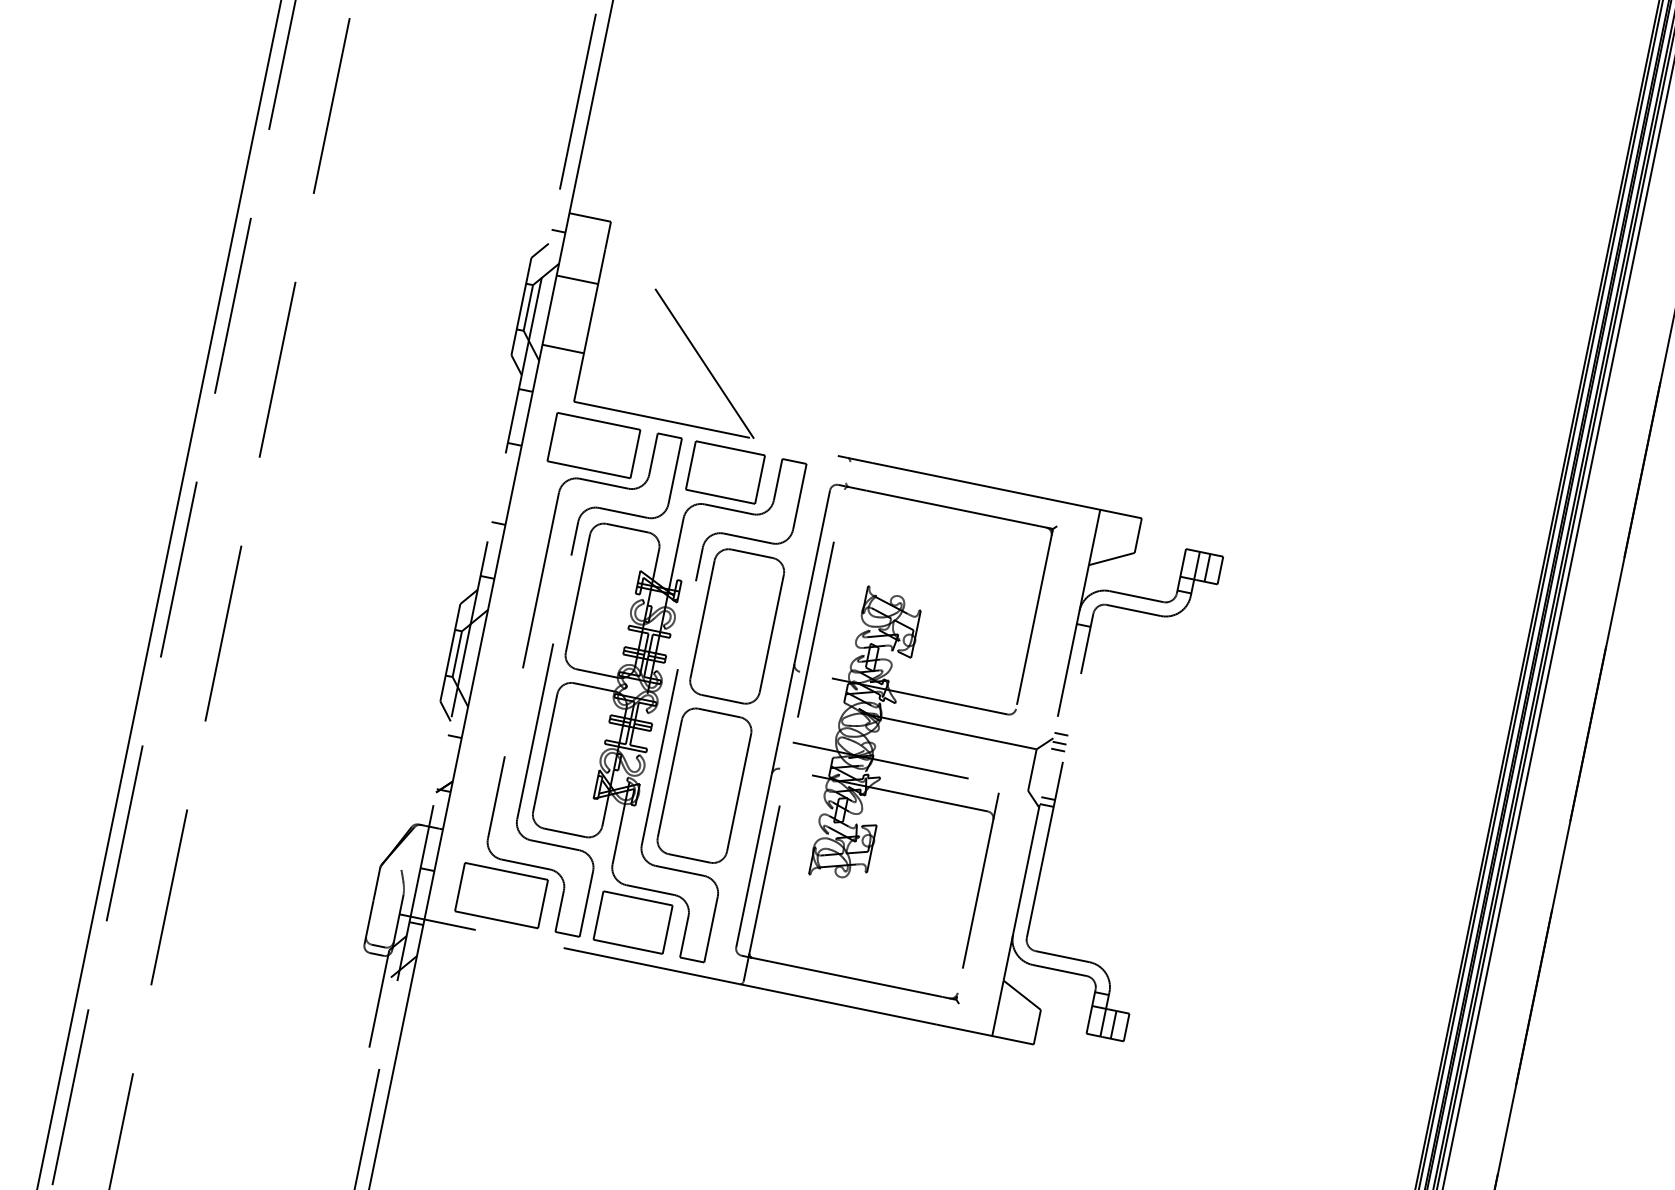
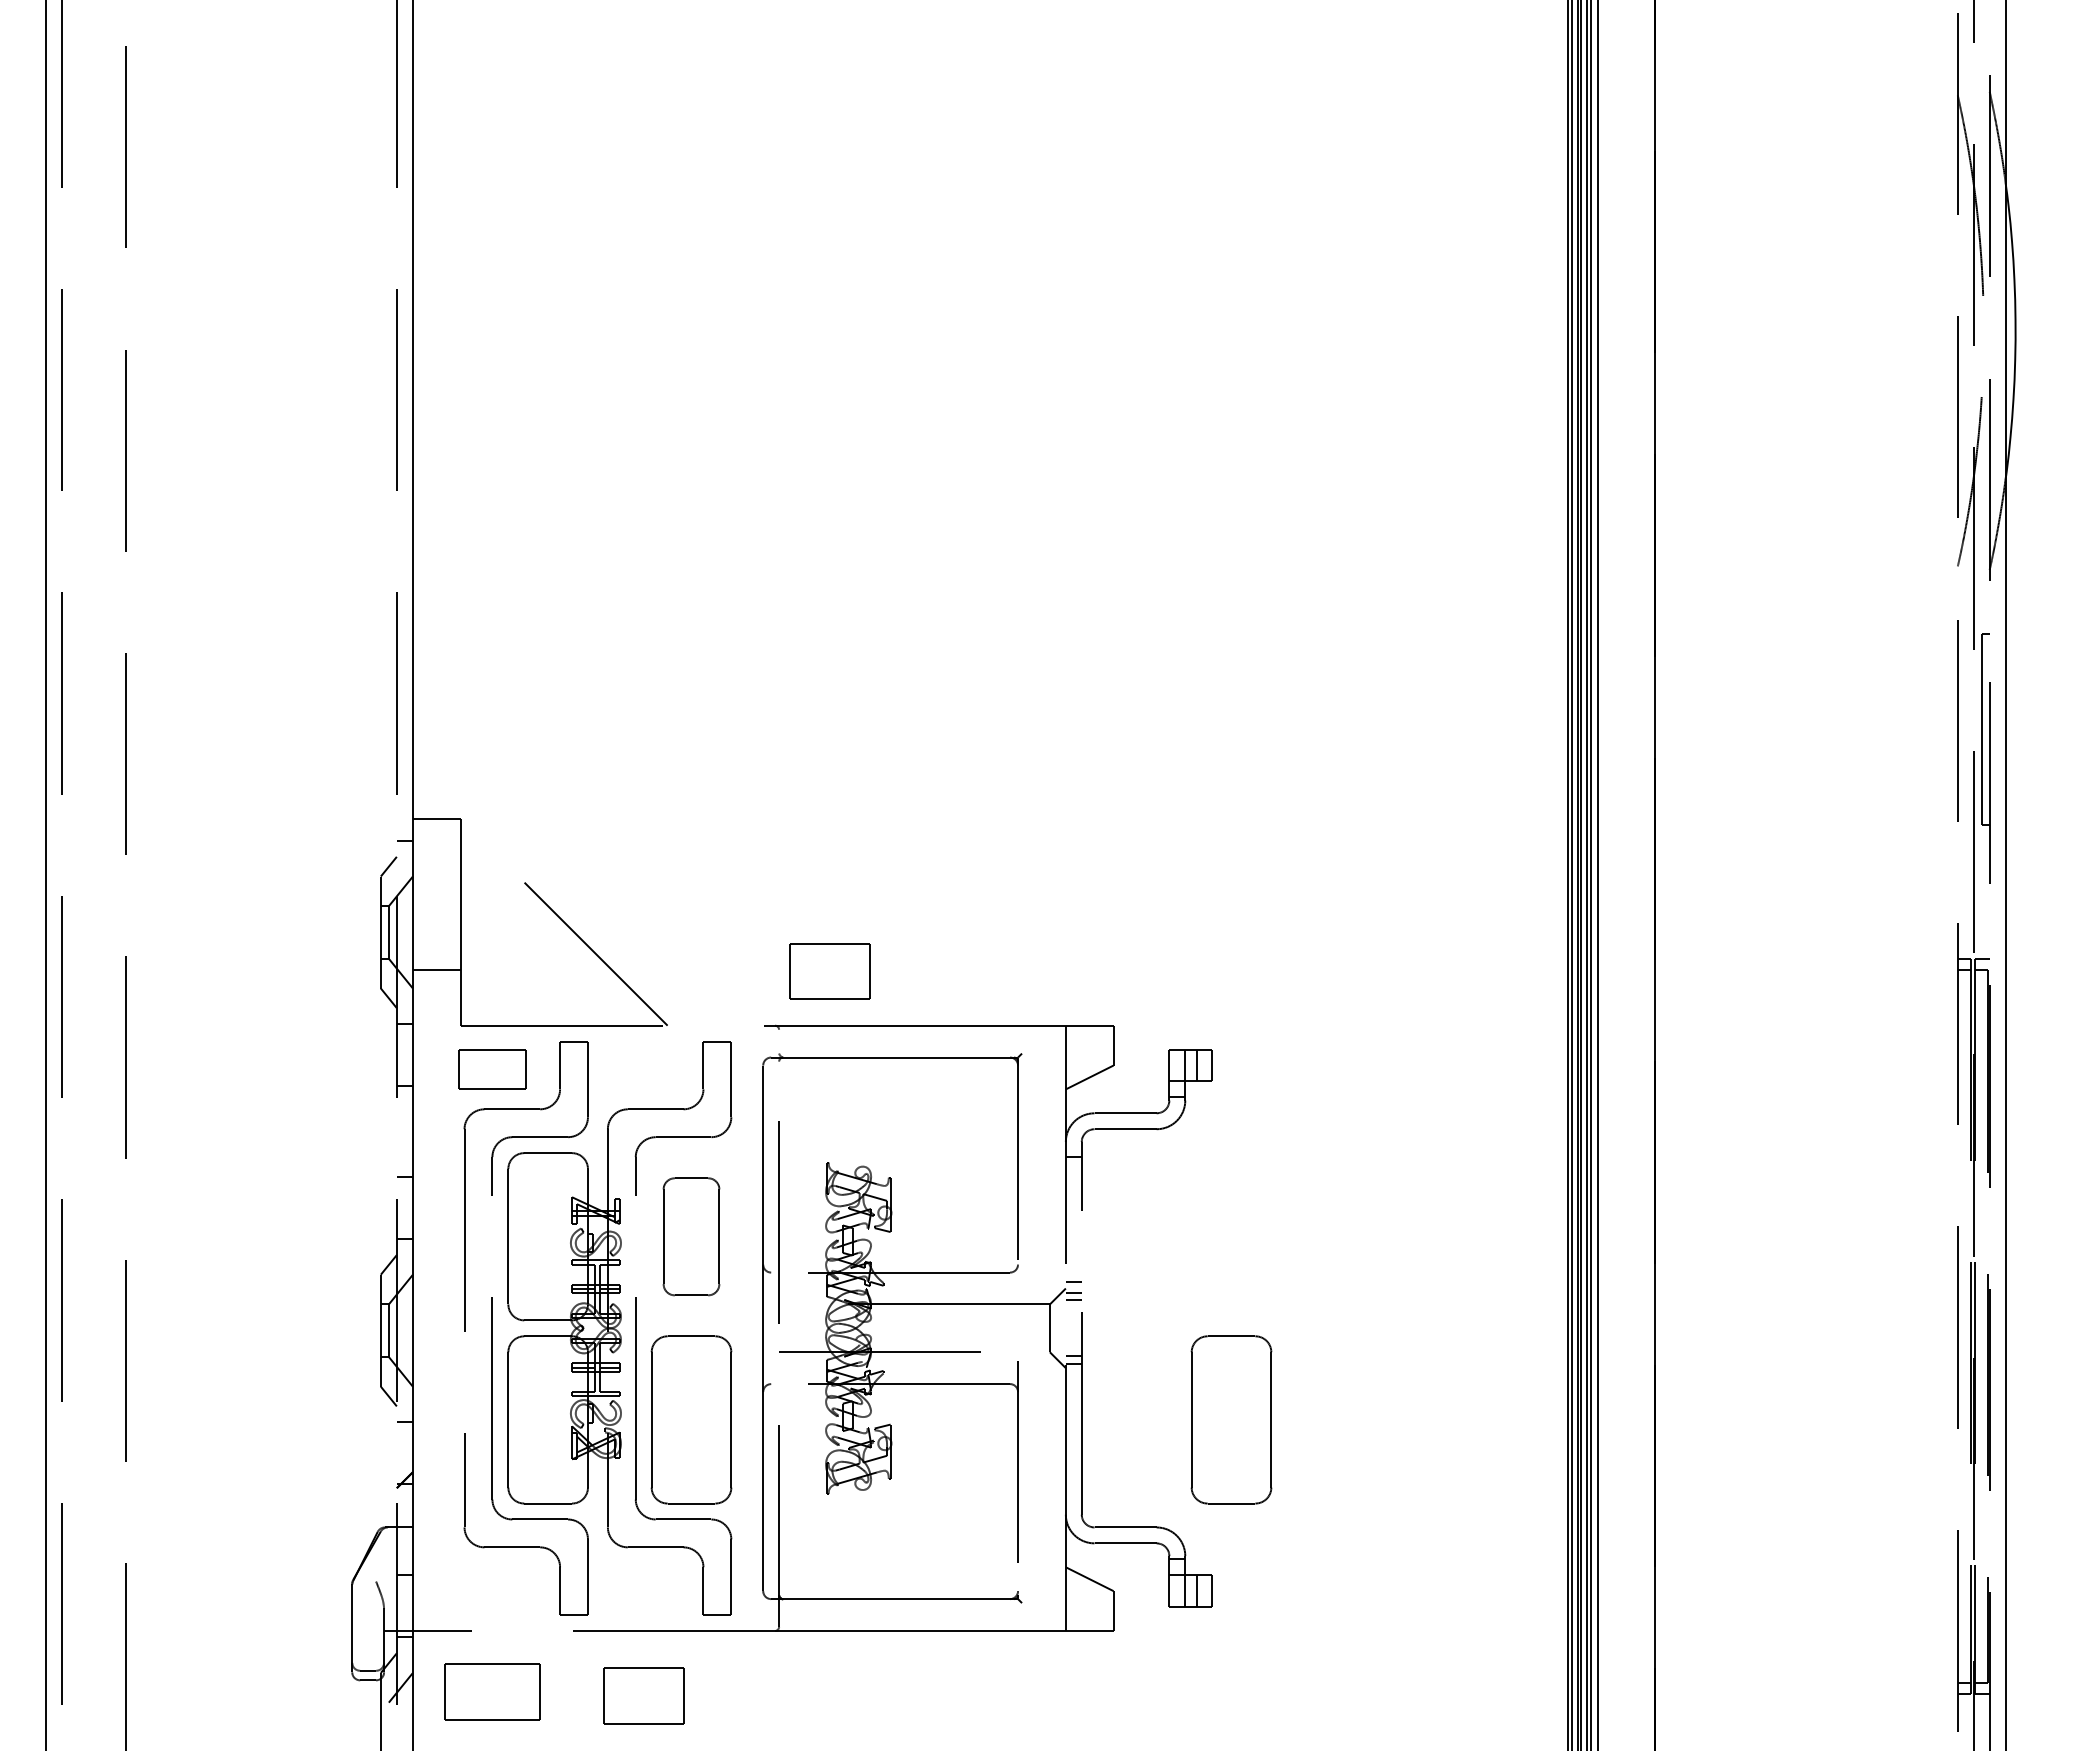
line: (577, 279) -> (436, 890), removed
part: (594, 445) -> (492, 1069), size x0.7
part: (725, 472) -> (829, 971), moved
part: (737, 626) -> (691, 1236), size x0.7
part: (1174, 881) -> (1231, 1419), added
part: (501, 895) -> (492, 1691), moved
part: (633, 921) -> (643, 1695), moved

